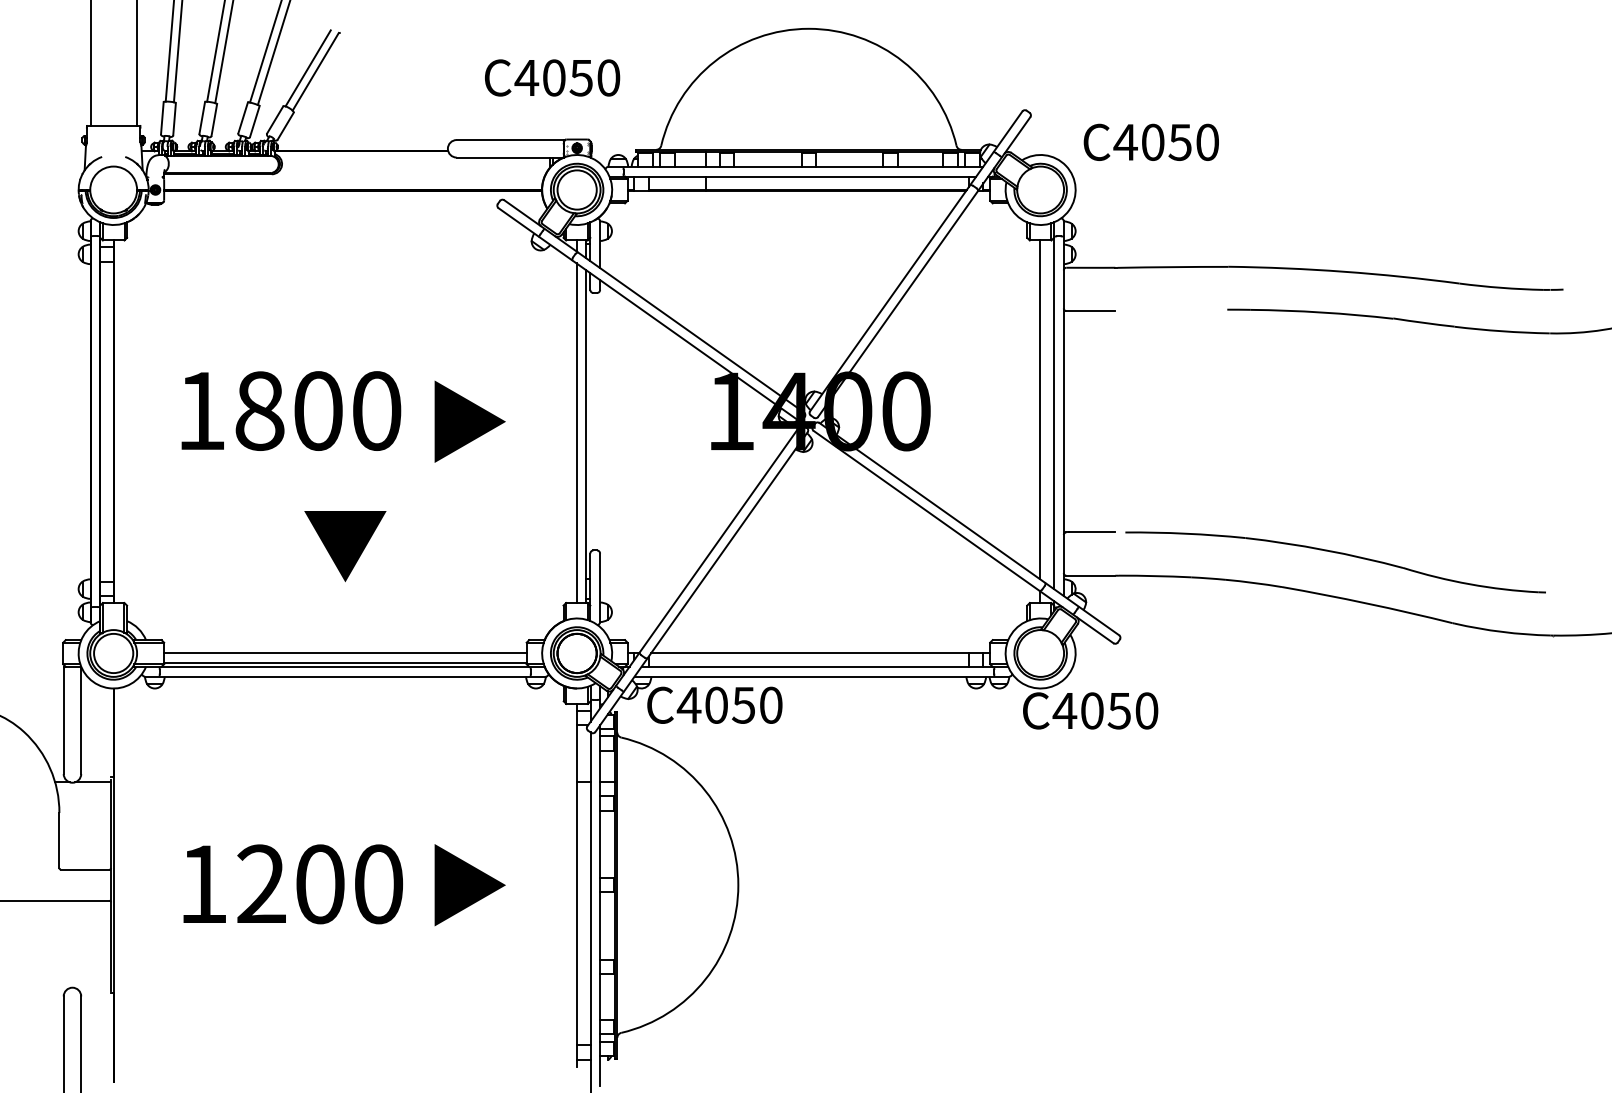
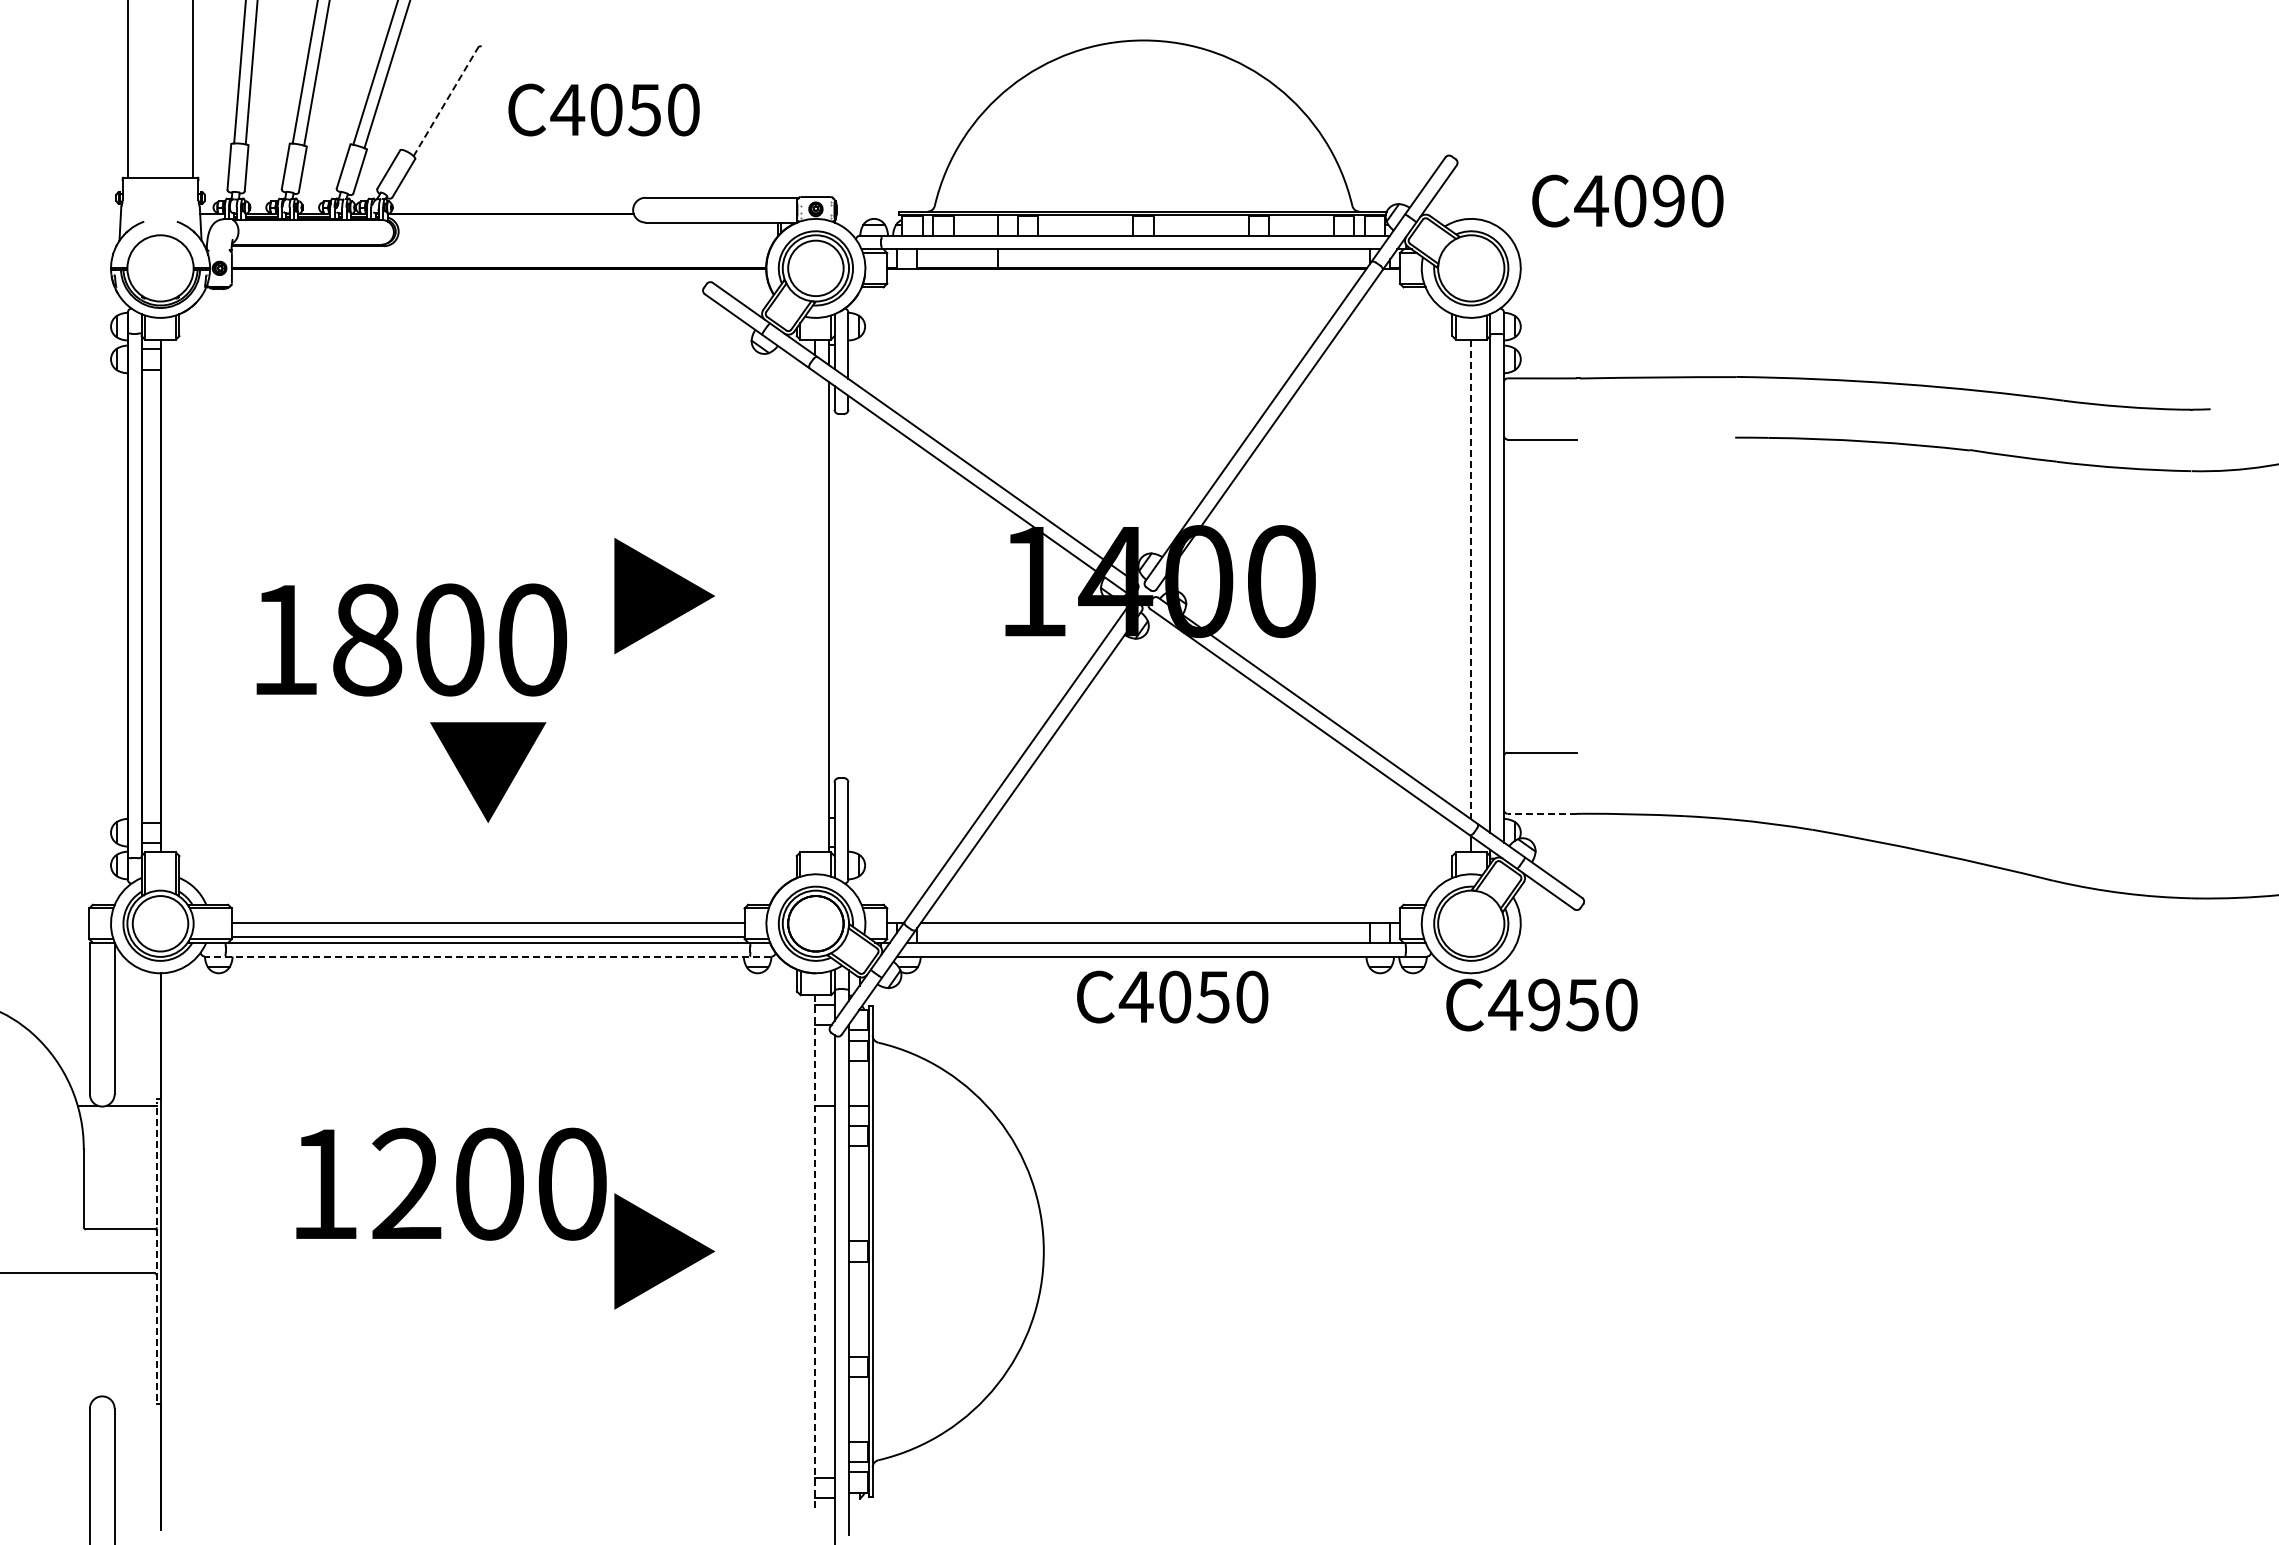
line: (308, 68) -> (435, 96), removed
line: (315, 71) -> (446, 101), solid -> dashed
text: (552, 77) -> (603, 109), moved
text: (1179, 141) -> (1667, 200), C4050 -> C4090
text: (291, 410) -> (411, 639), moved
line: (1040, 410) -> (1470, 579), solid -> dashed
line: (576, 433) -> (815, 612), removed
part: (1337, 553) -> (1891, 782), removed
line: (1091, 575) -> (1542, 813), solid -> dashed
line: (344, 676) -> (487, 956), solid -> dashed
text: (714, 704) -> (1172, 996), moved
text: (1092, 710) -> (1544, 1004), C4050 -> C4950
text: (293, 883) -> (451, 1183), moved
line: (110, 884) -> (156, 1250), solid -> dashed
line: (576, 885) -> (815, 1251), solid -> dashed

